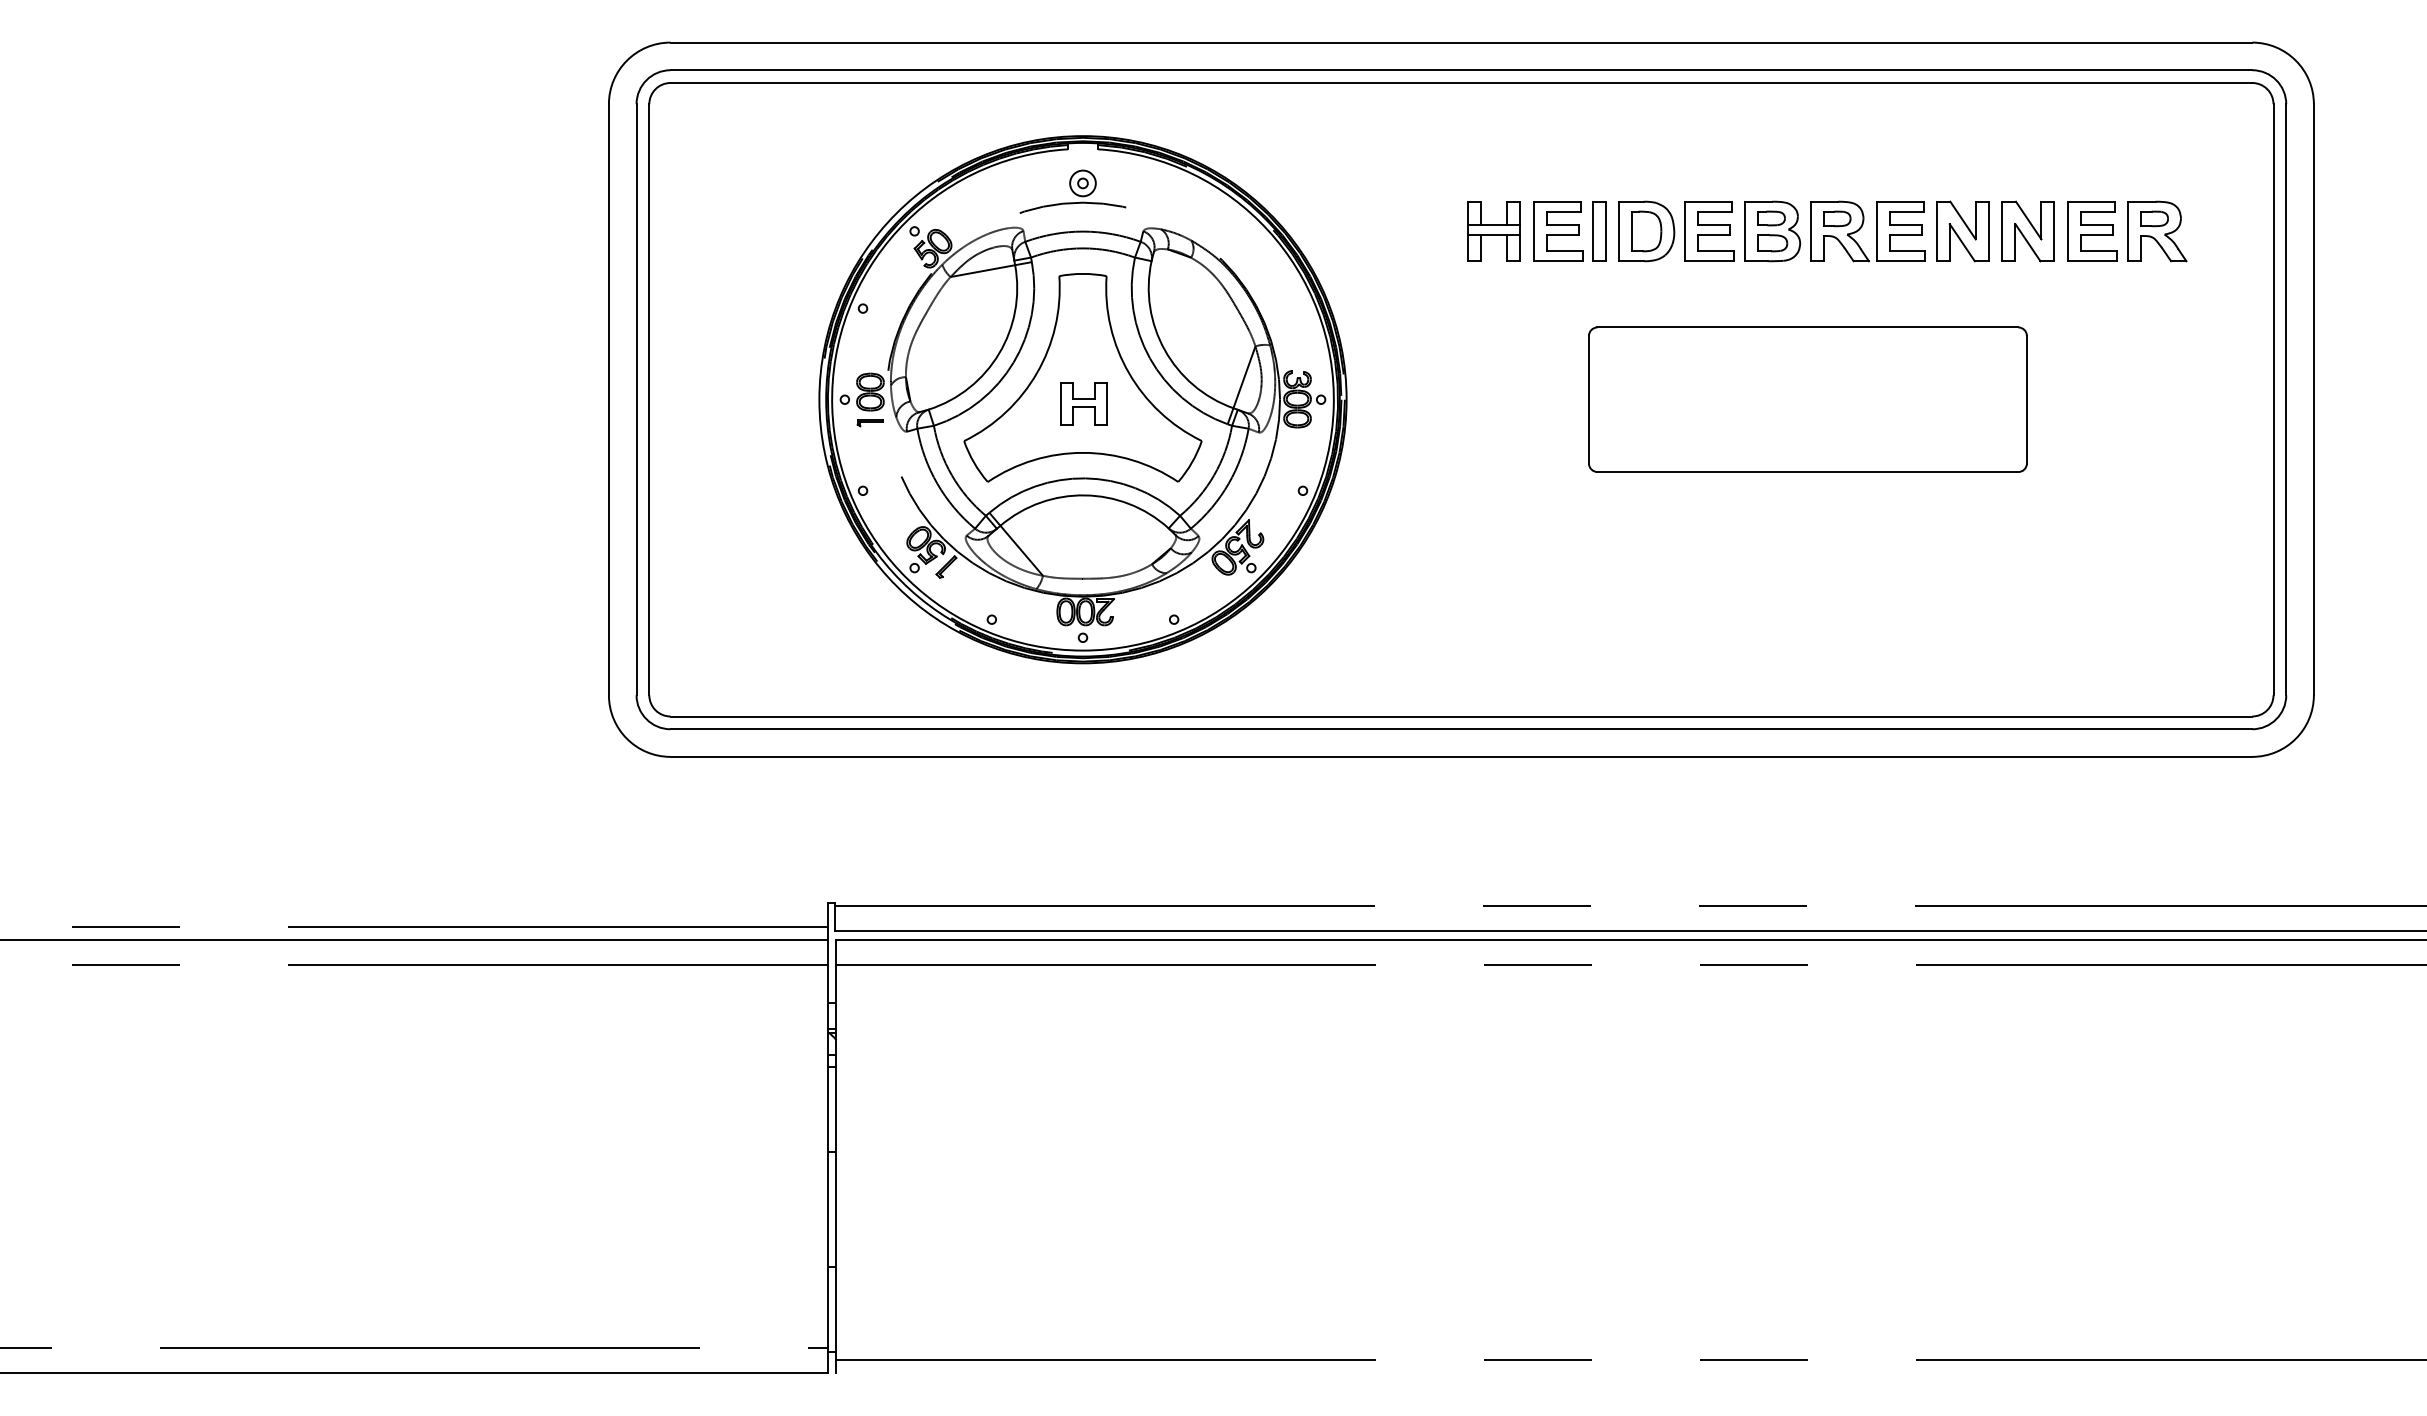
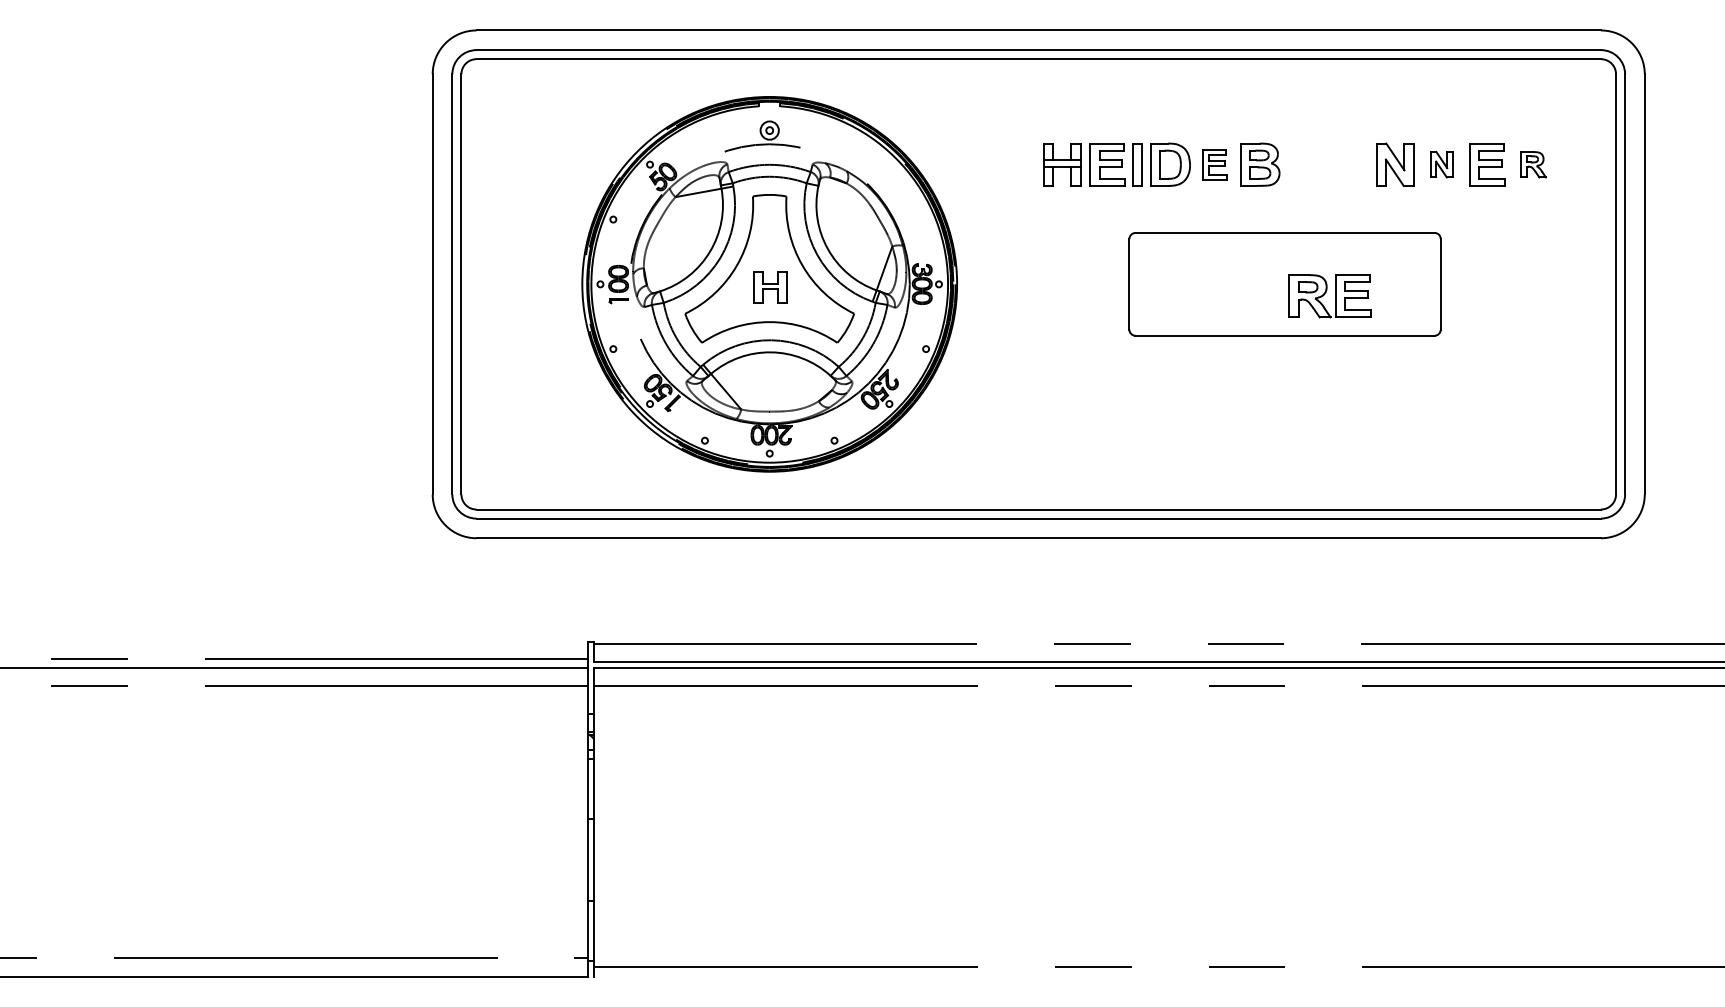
part: (1861, 228) -> (1325, 294), moved
part: (1709, 231) -> (1215, 164), size x0.7
part: (2027, 231) -> (1441, 164), size x0.6
part: (2157, 231) -> (1533, 164), size x0.6

